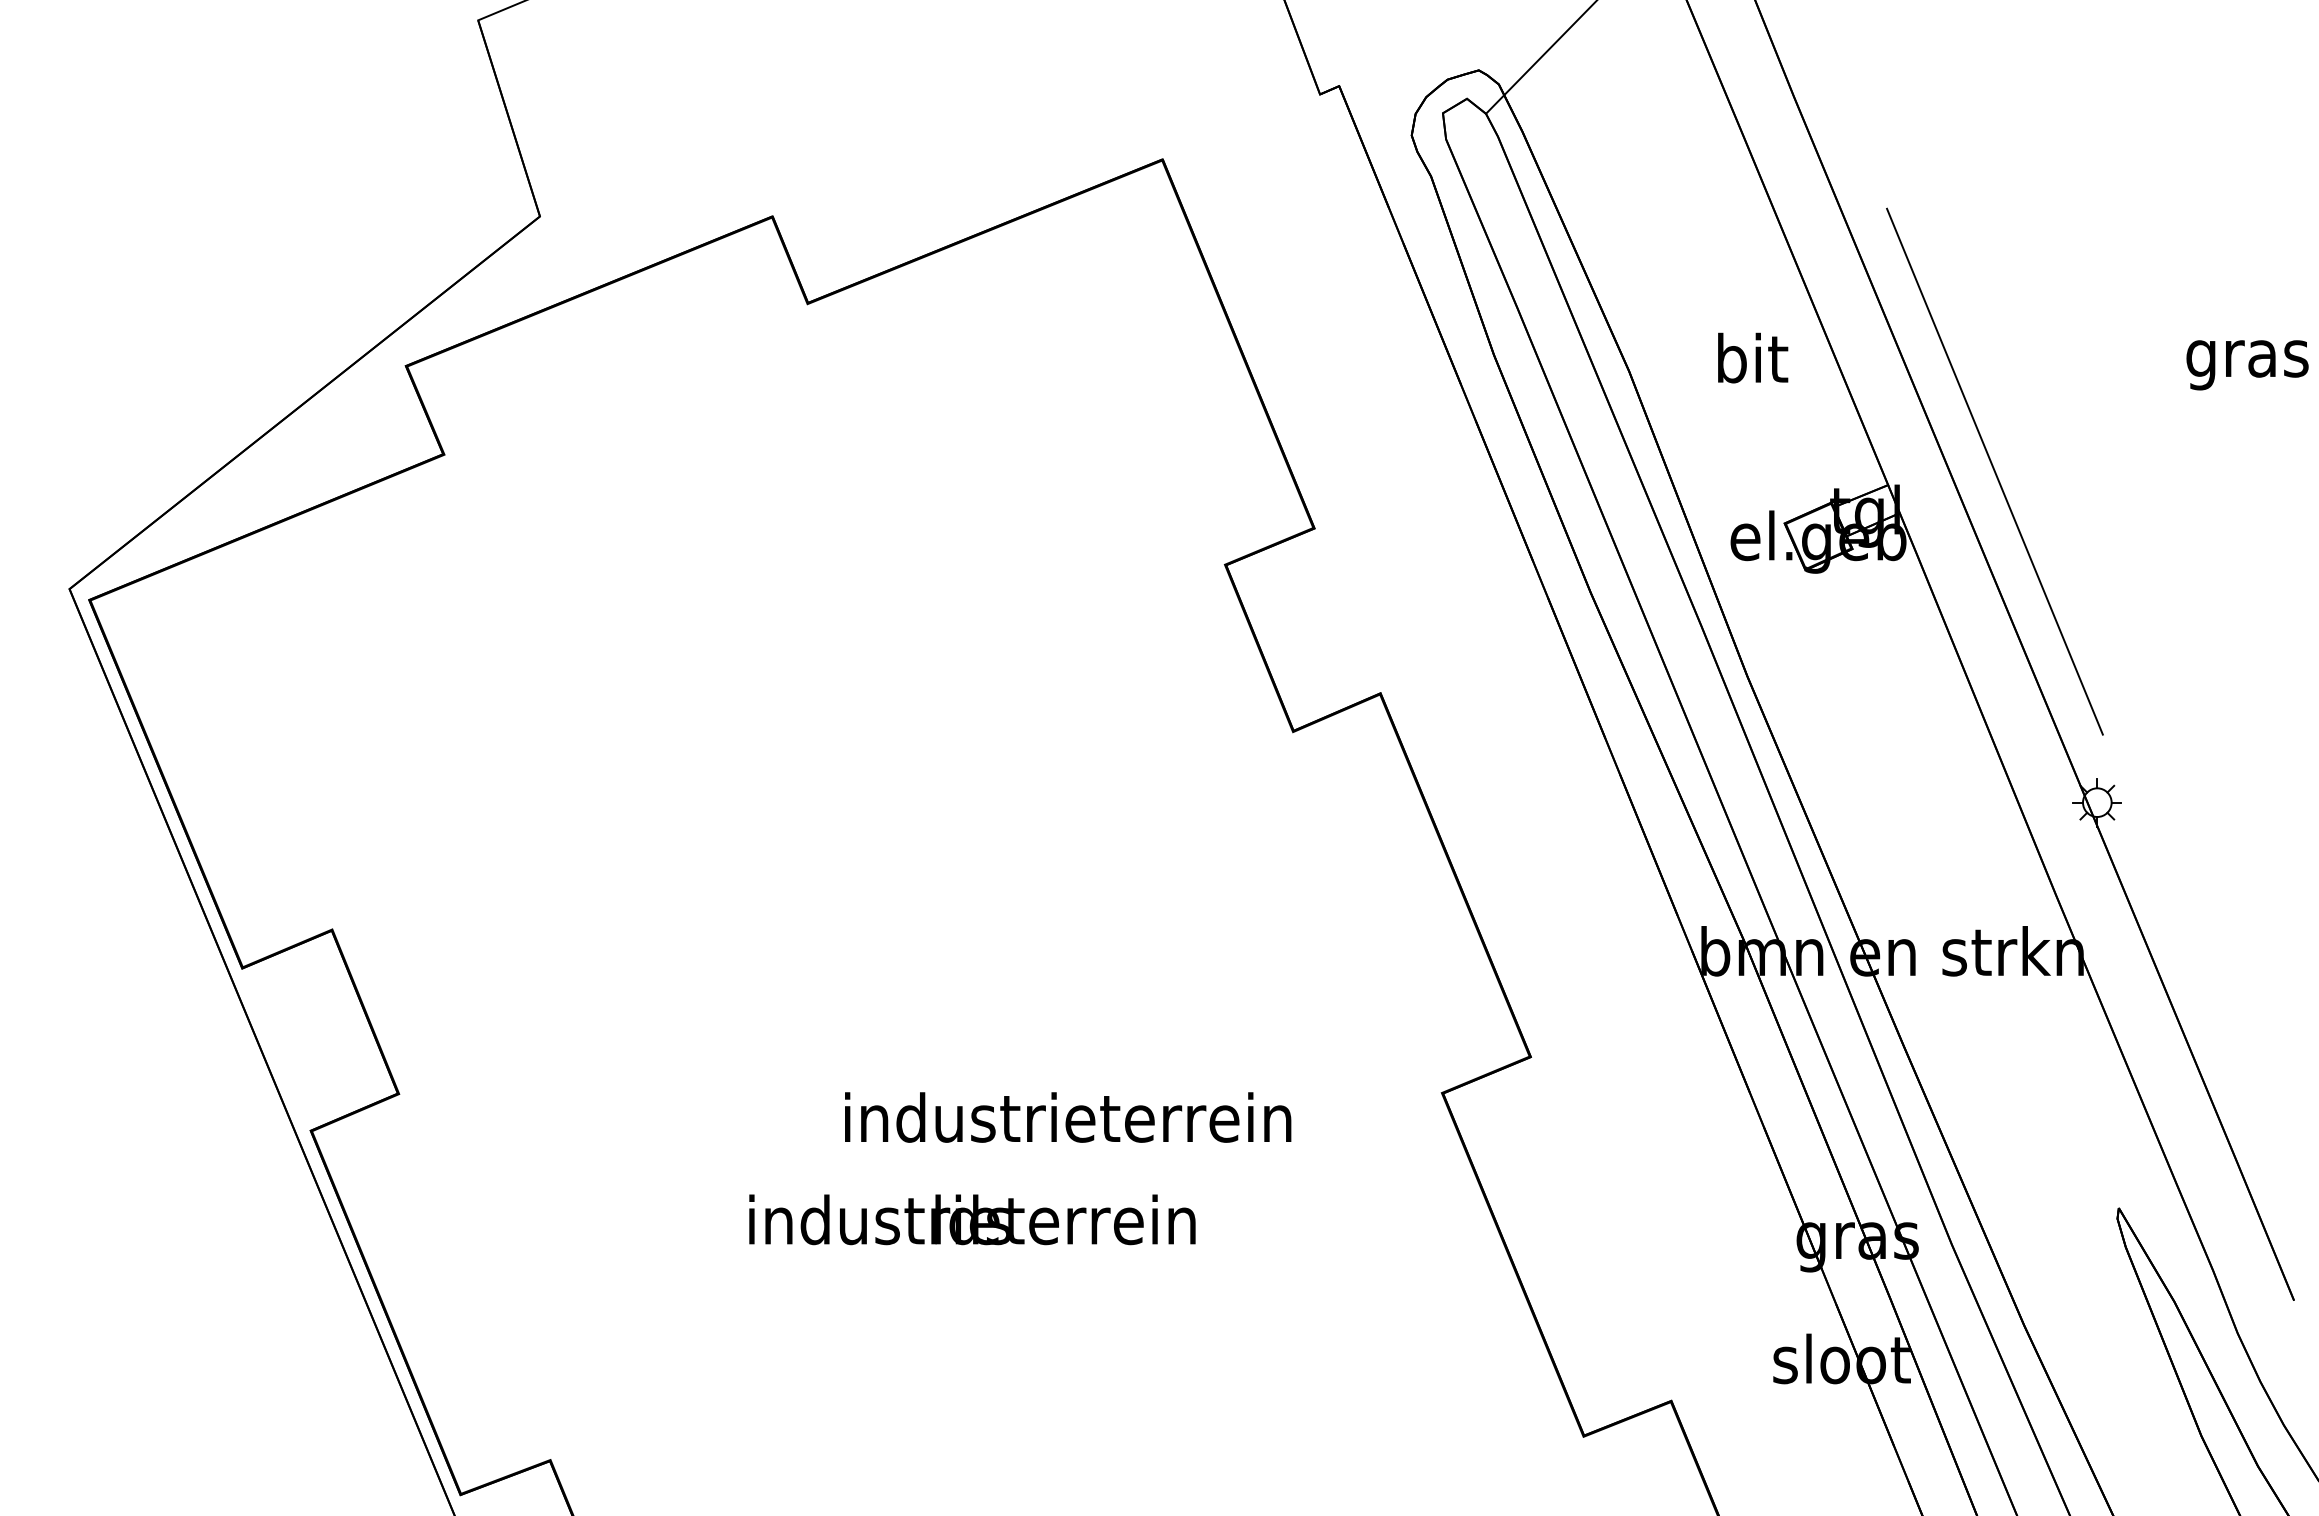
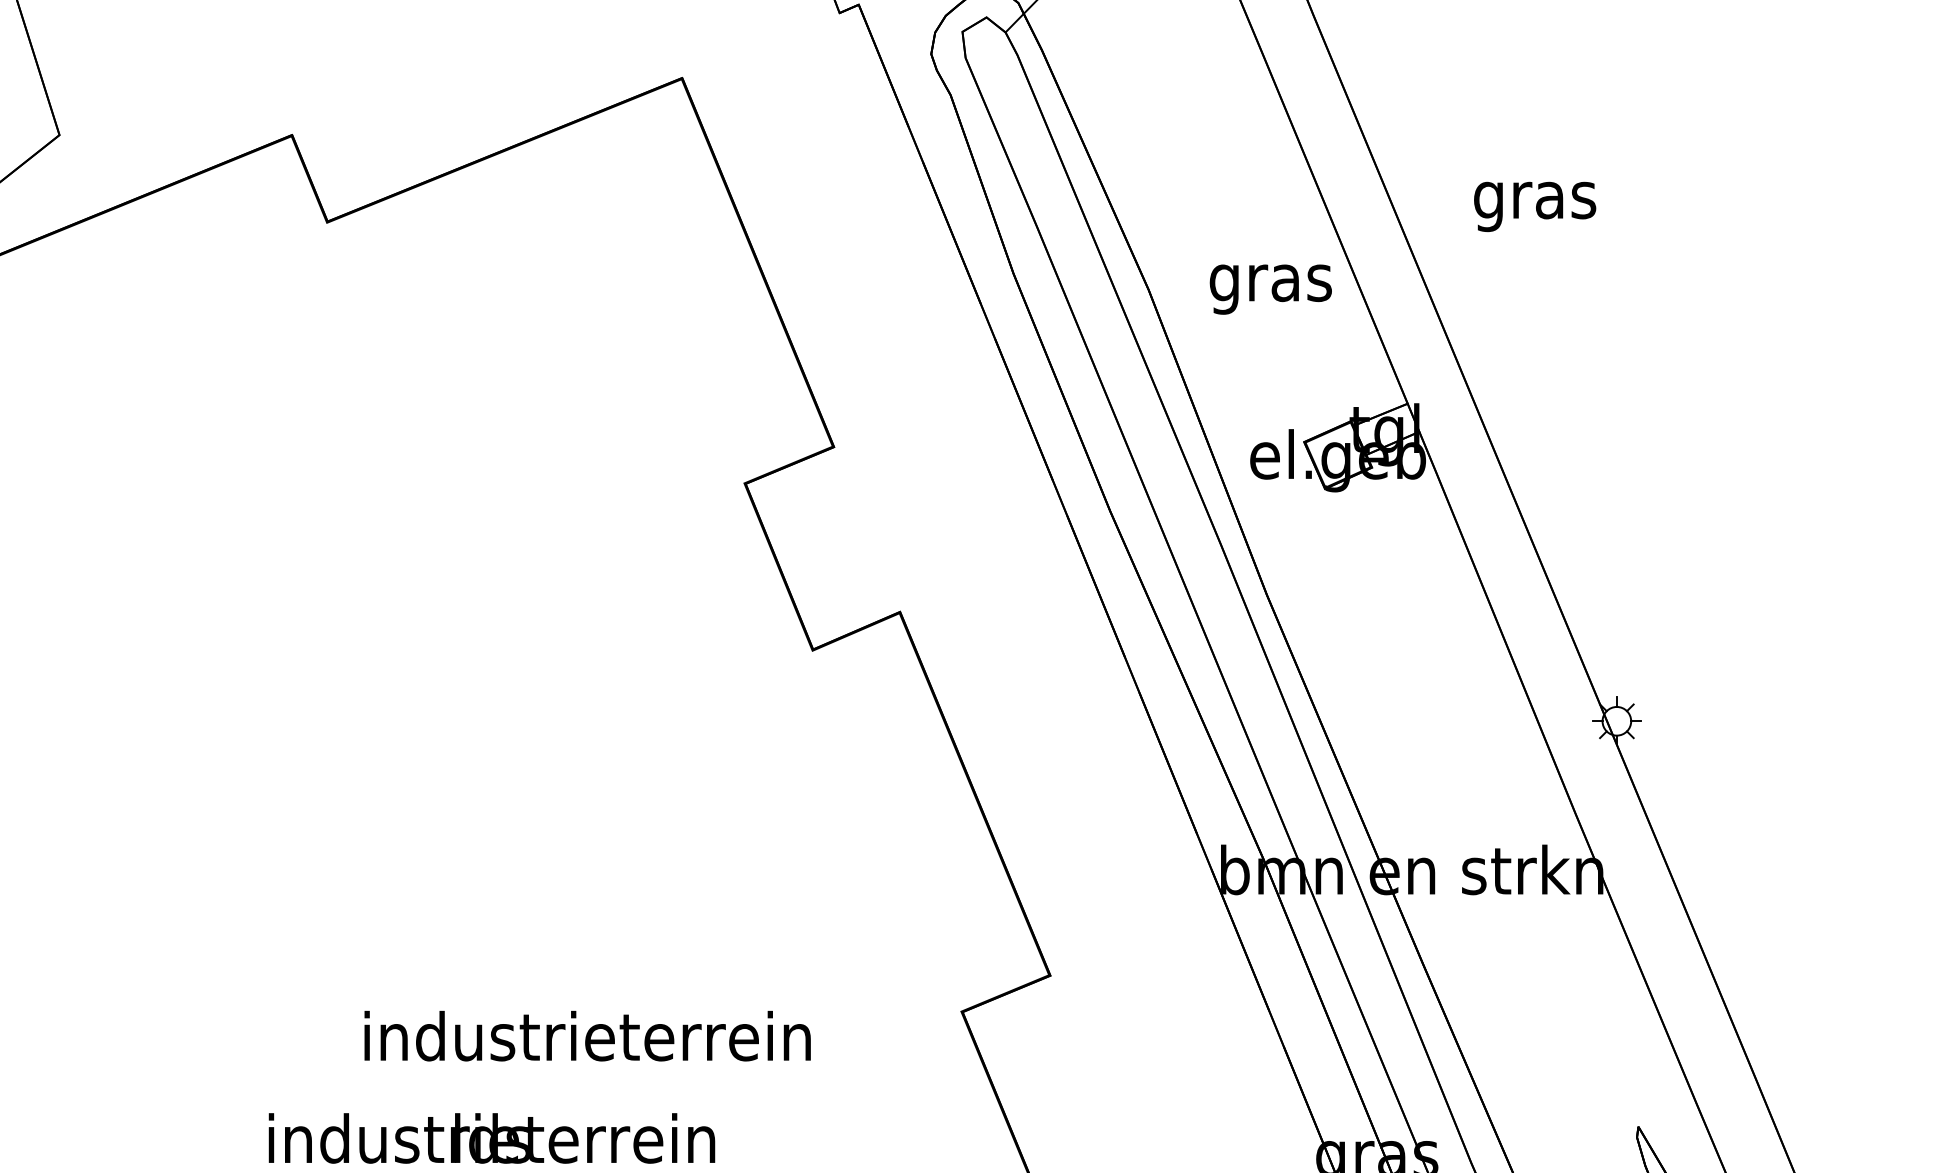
text: (1751, 364) -> (1271, 283), bit -> gras
text: (2247, 365) -> (1535, 207), moved
line: (1994, 471) -> (1514, 390), removed

